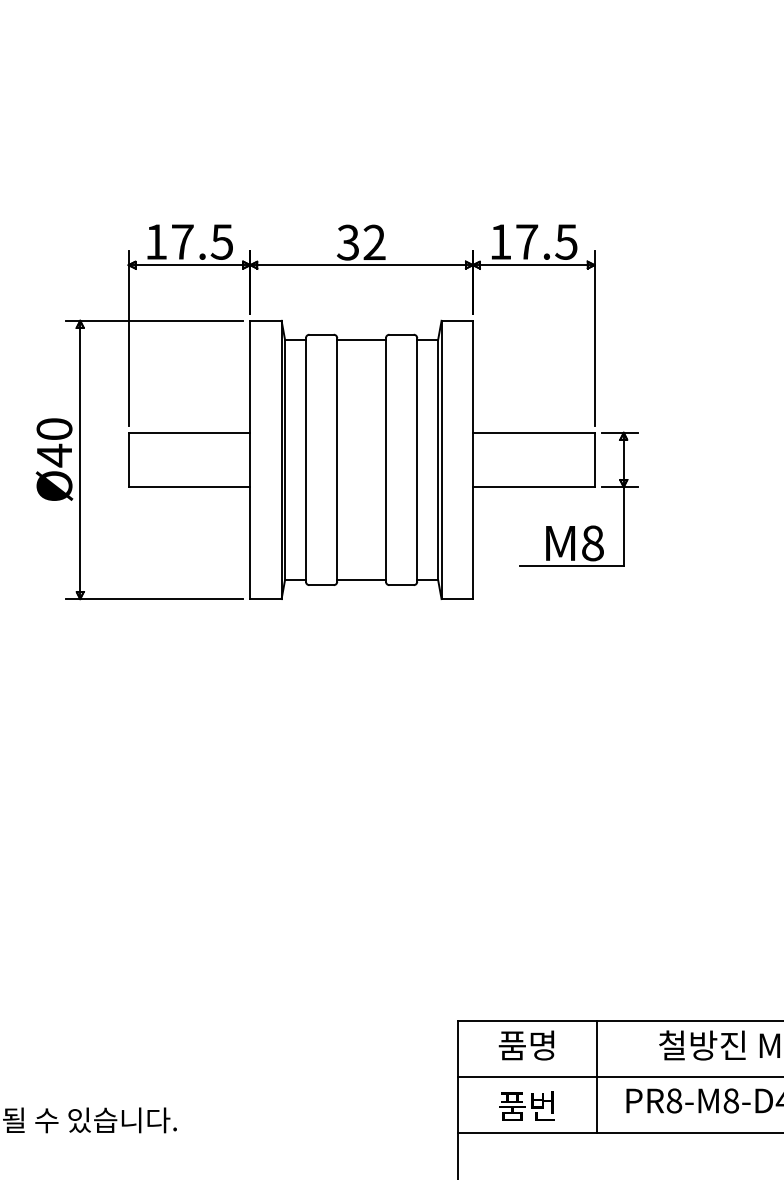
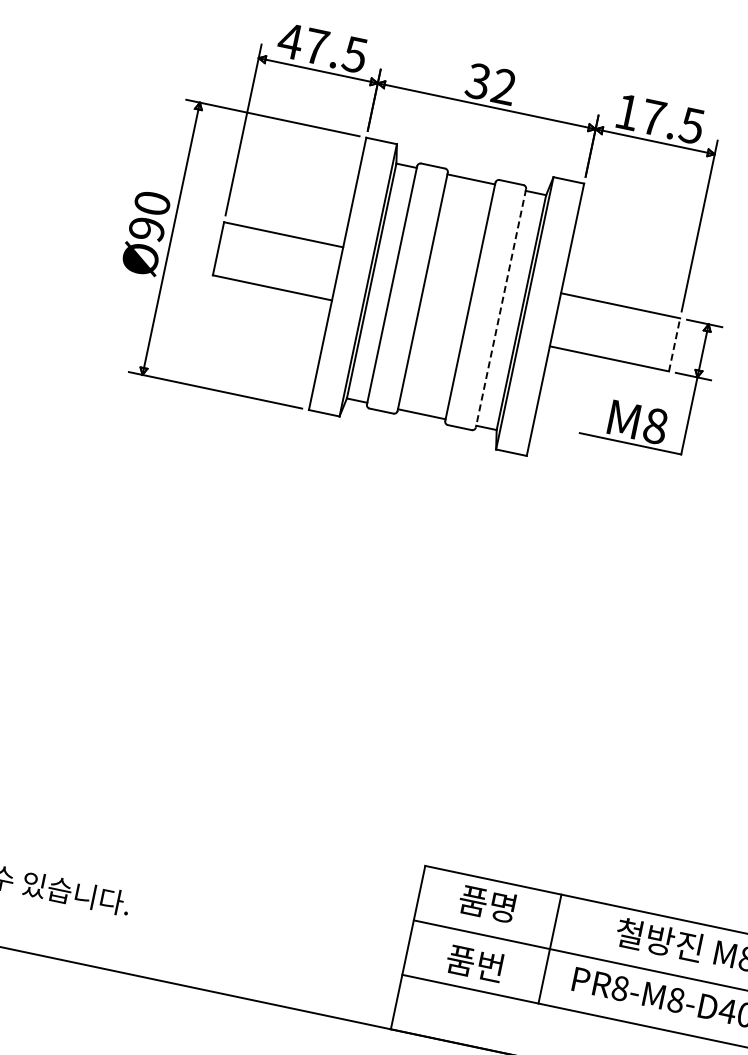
text: (156, 241) -> (290, 40), 17.5 -> 47.5
text: (54, 455) -> (146, 229), Ø40 -> Ø90
line: (417, 459) -> (501, 307), solid -> dashed
line: (594, 459) -> (674, 344), solid -> dashed

